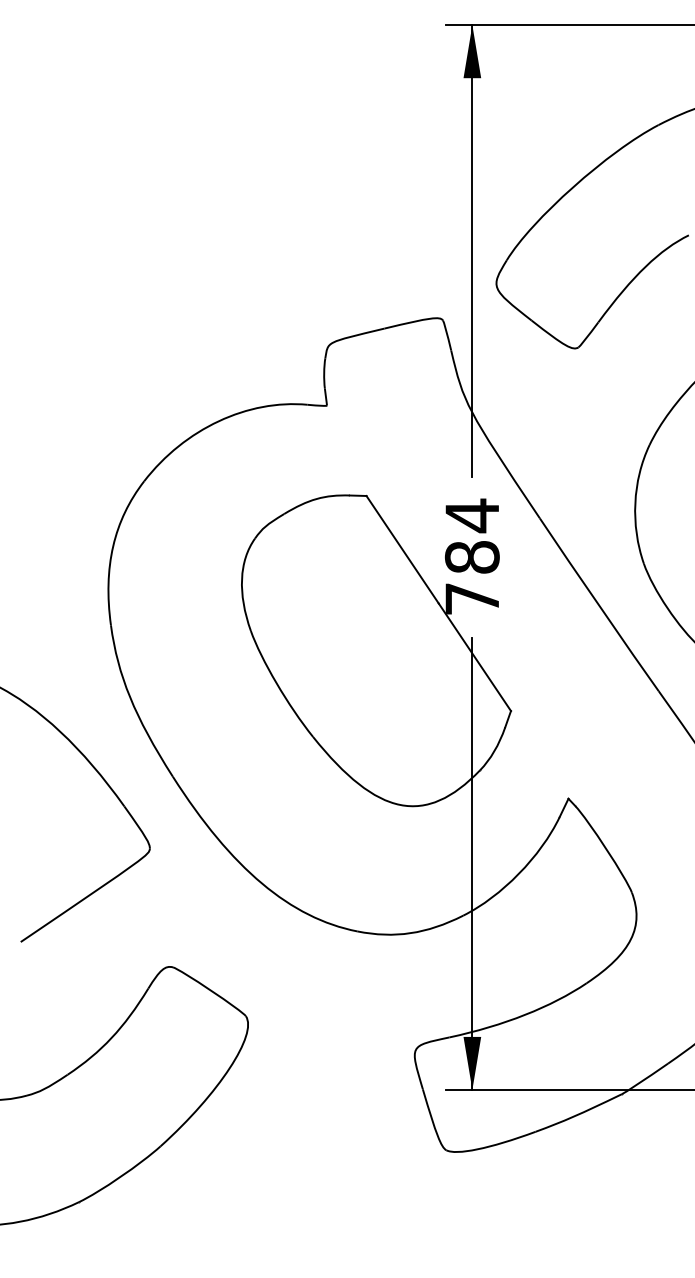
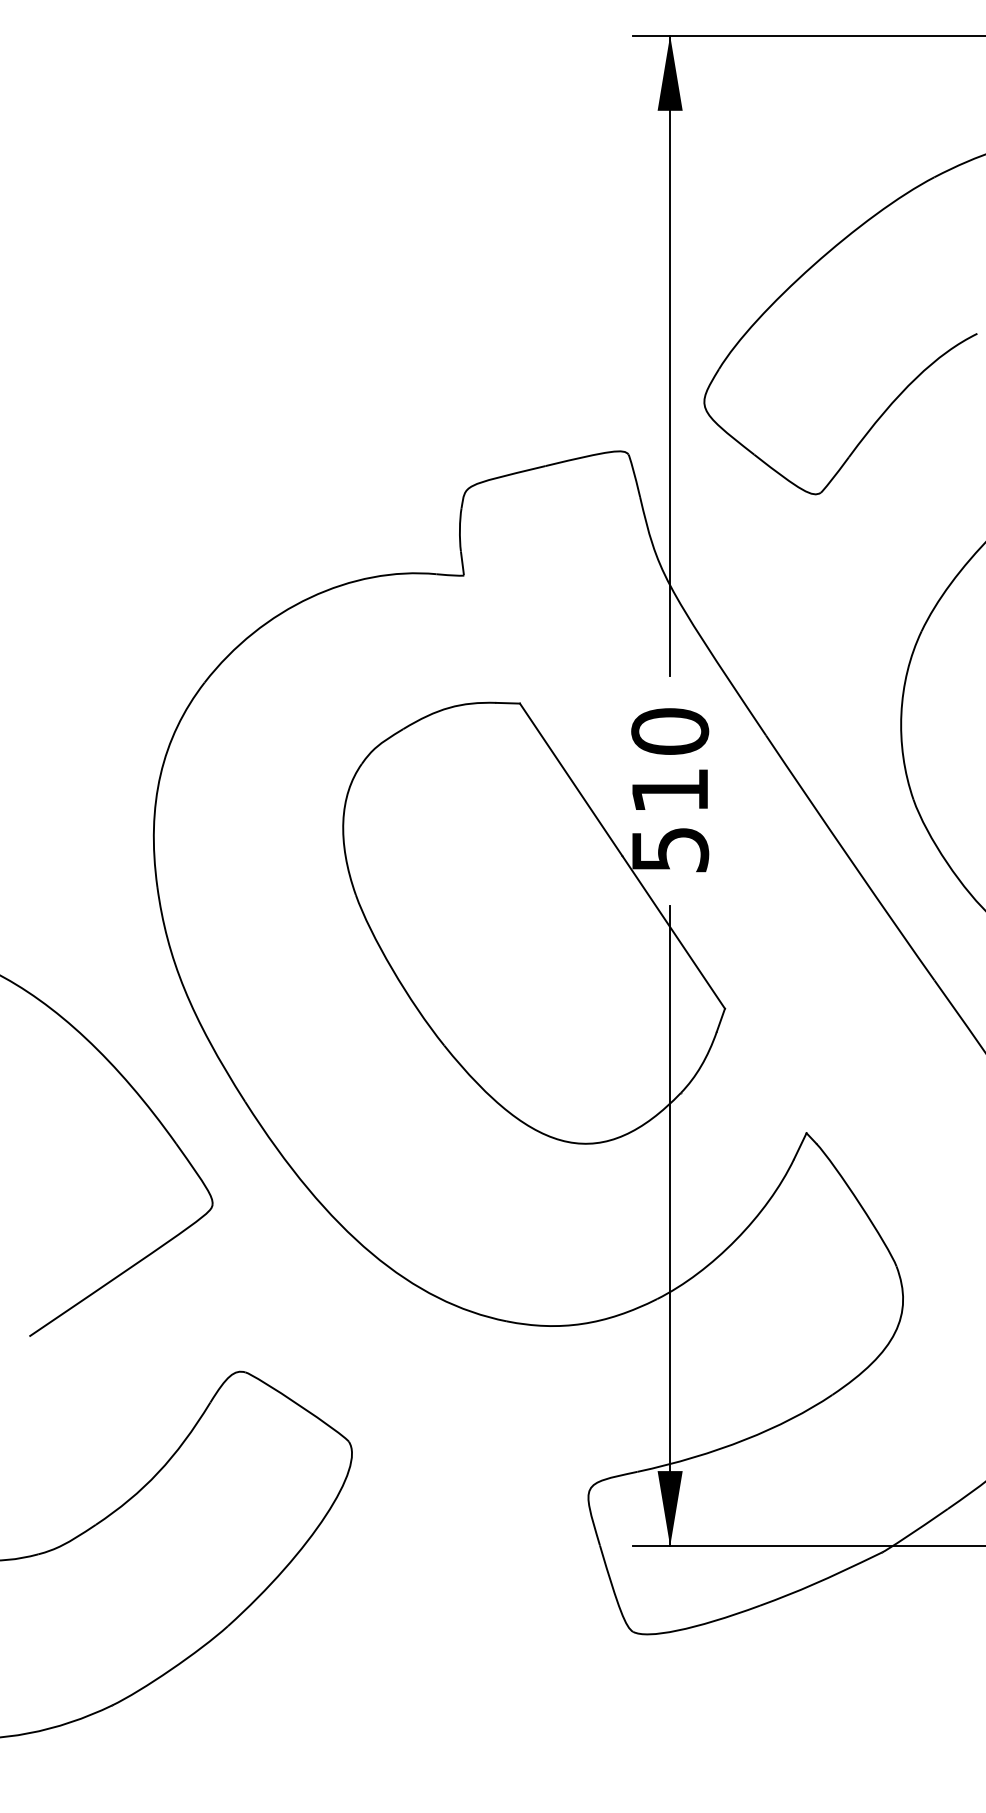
text: (472, 556) -> (670, 789), 784 -> 510

